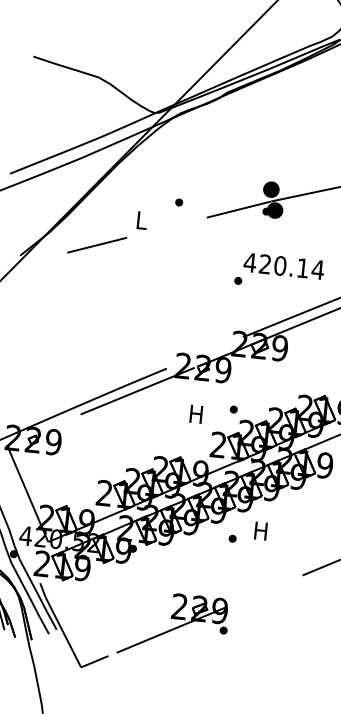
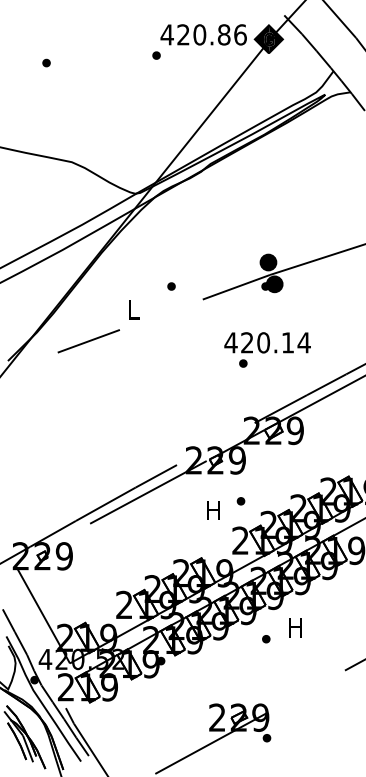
text: (284, 266) -> (267, 342), moved
part: (233, 409) -> (240, 501), moved

